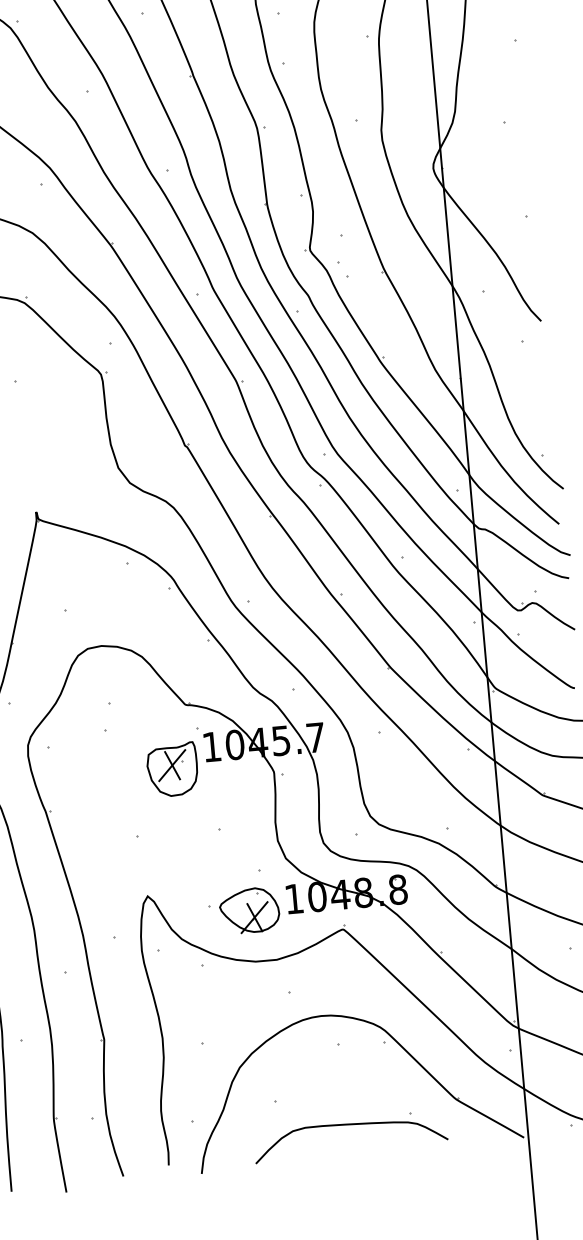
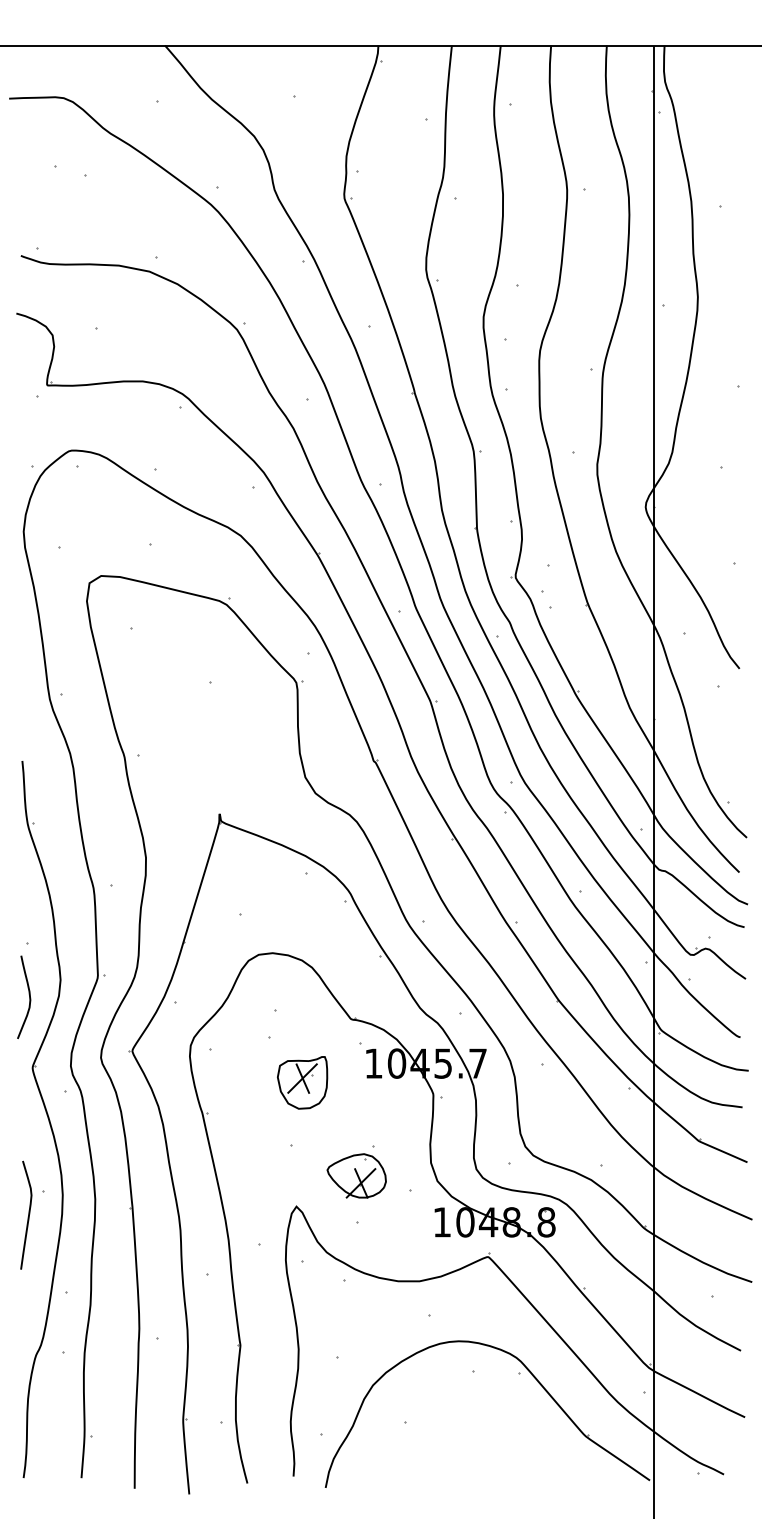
part: (172, 769) -> (302, 1082), moved
part: (249, 910) -> (356, 1175), moved
part: (349, 1125) -> (477, 1452), removed

